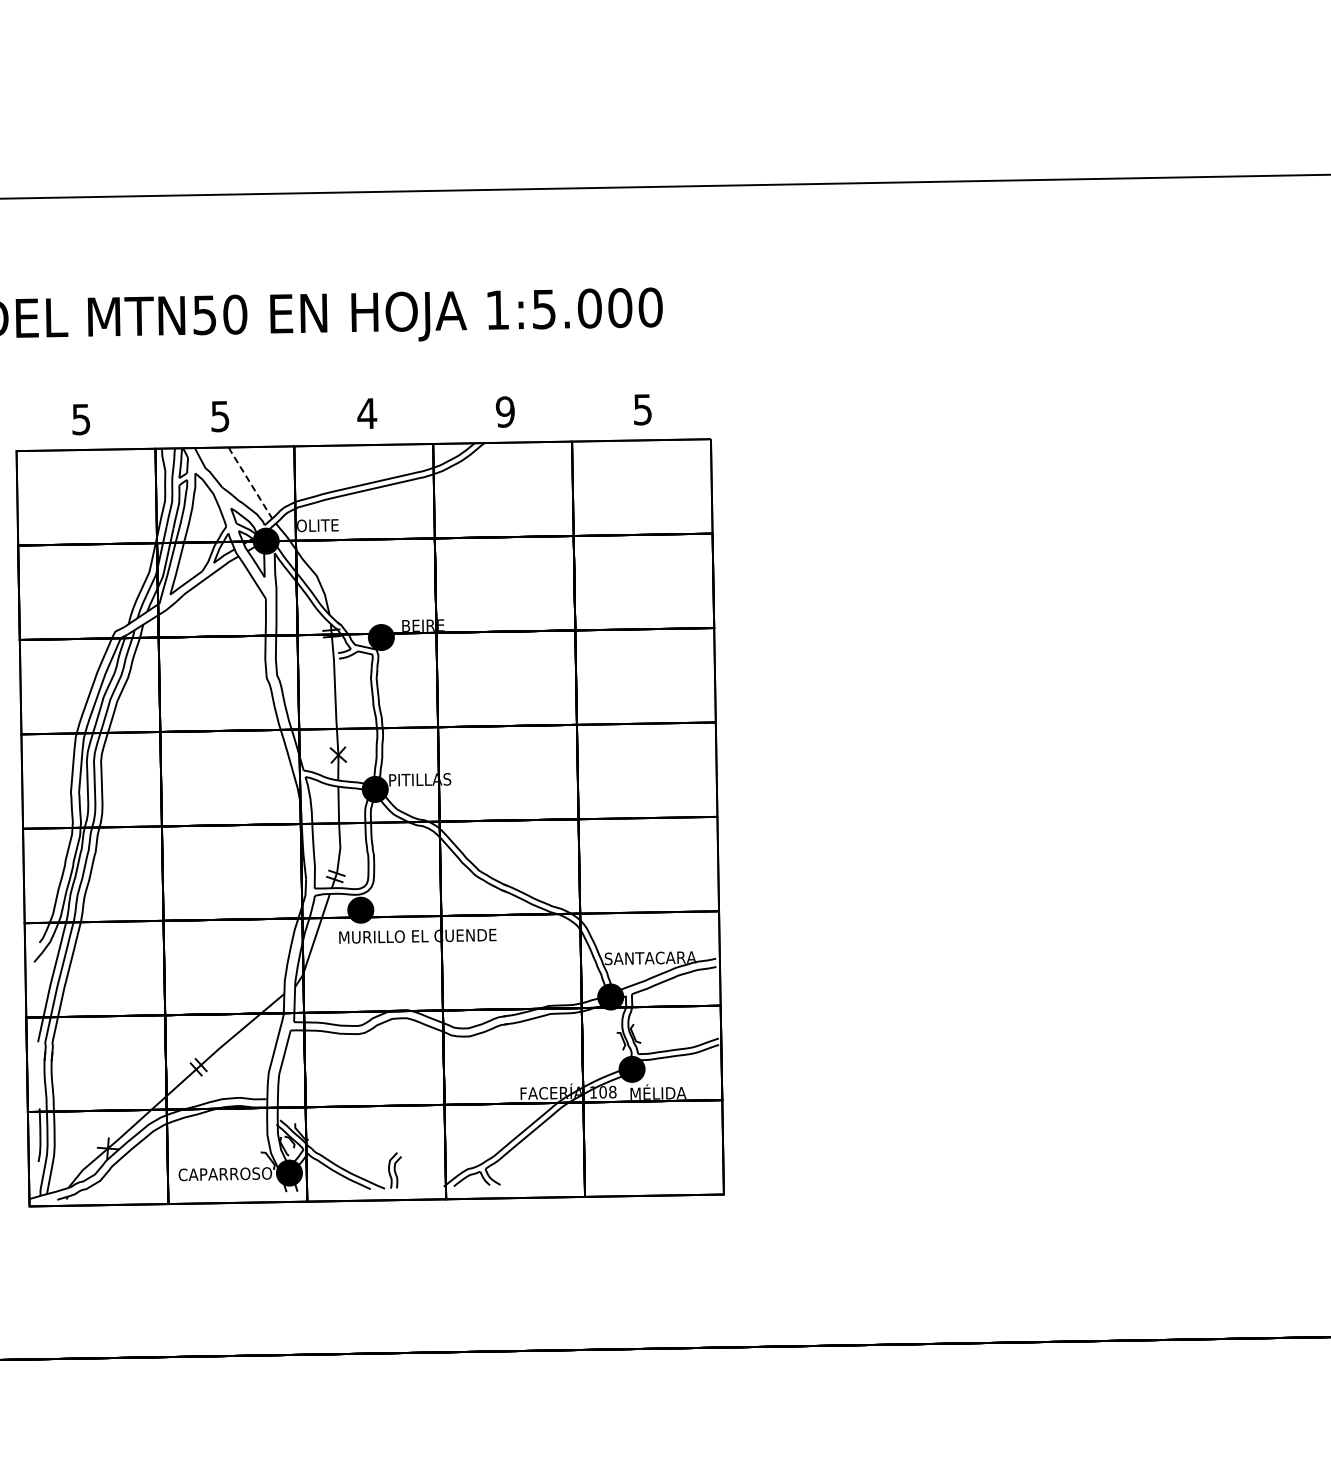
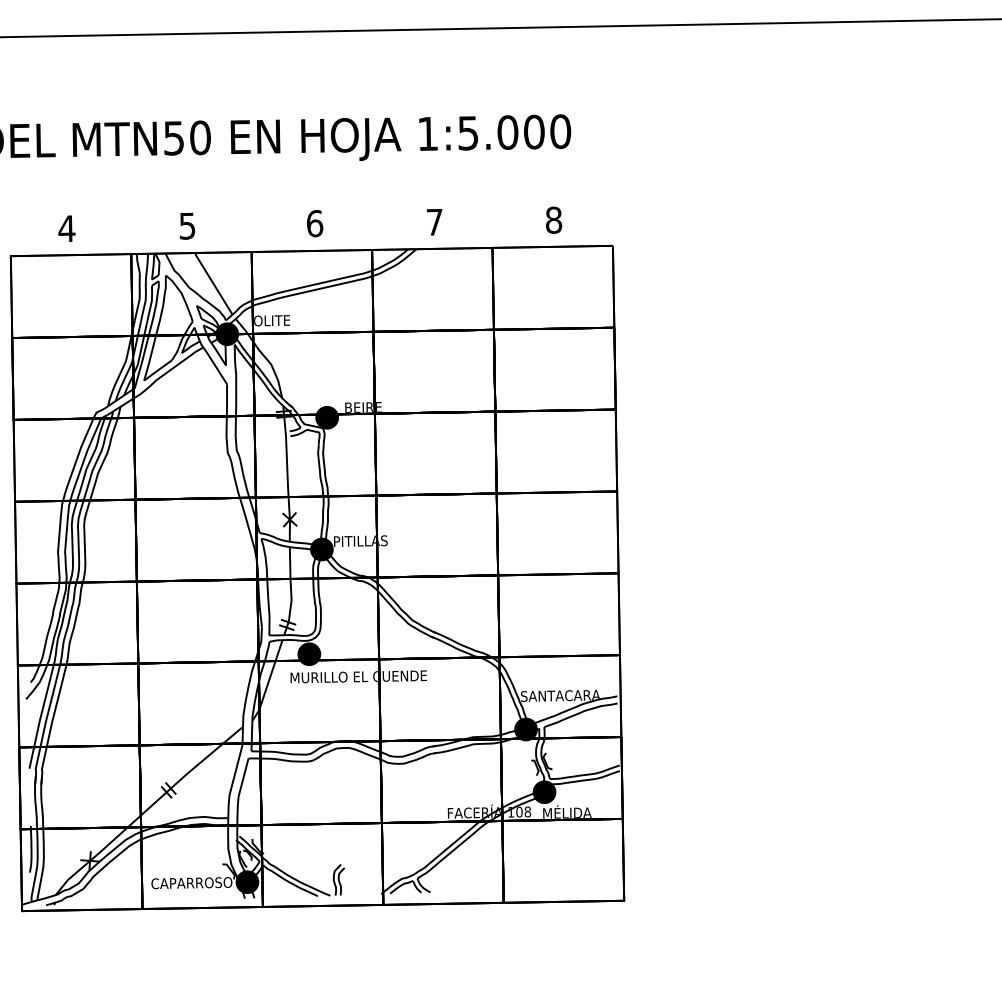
text: (642, 409) -> (553, 220), 5 -> 8
text: (504, 411) -> (433, 221), 9 -> 7
text: (367, 413) -> (315, 223), 4 -> 6
text: (81, 419) -> (67, 228), 5 -> 4
line: (250, 482) -> (213, 283), dashed -> solid

